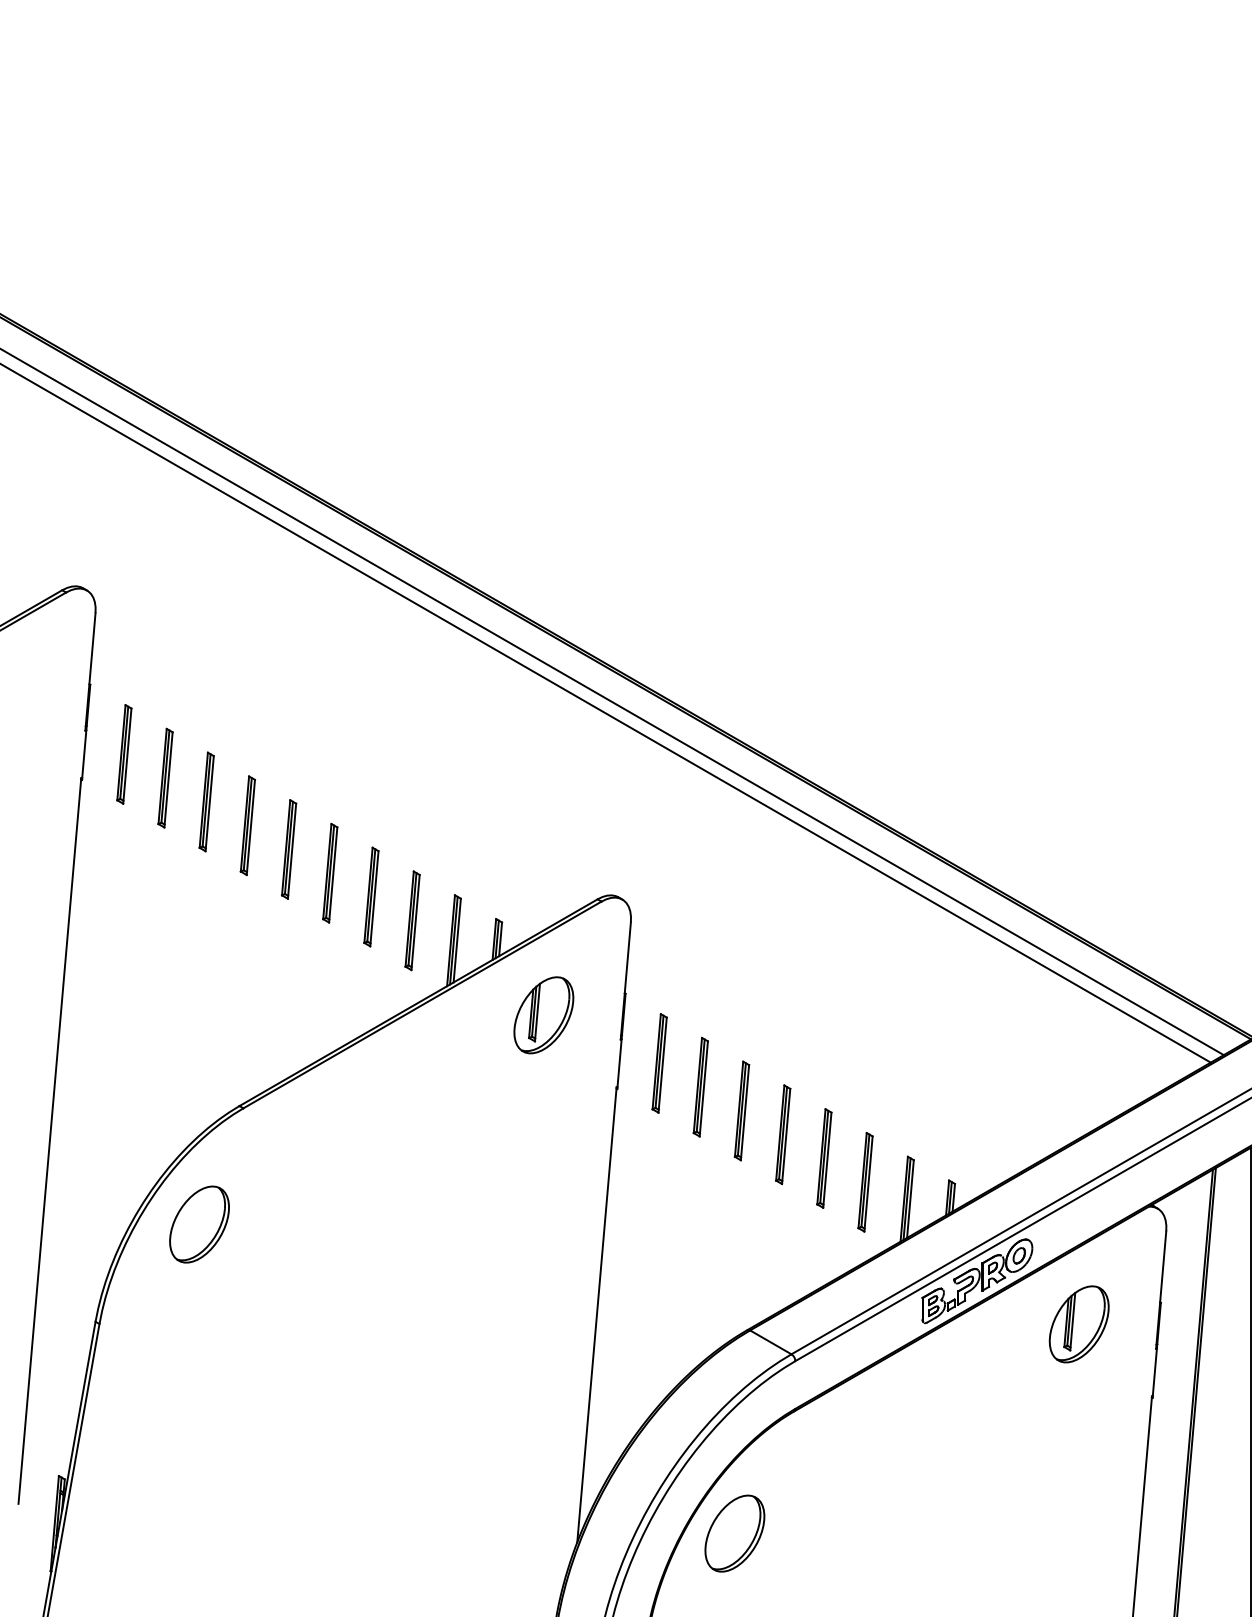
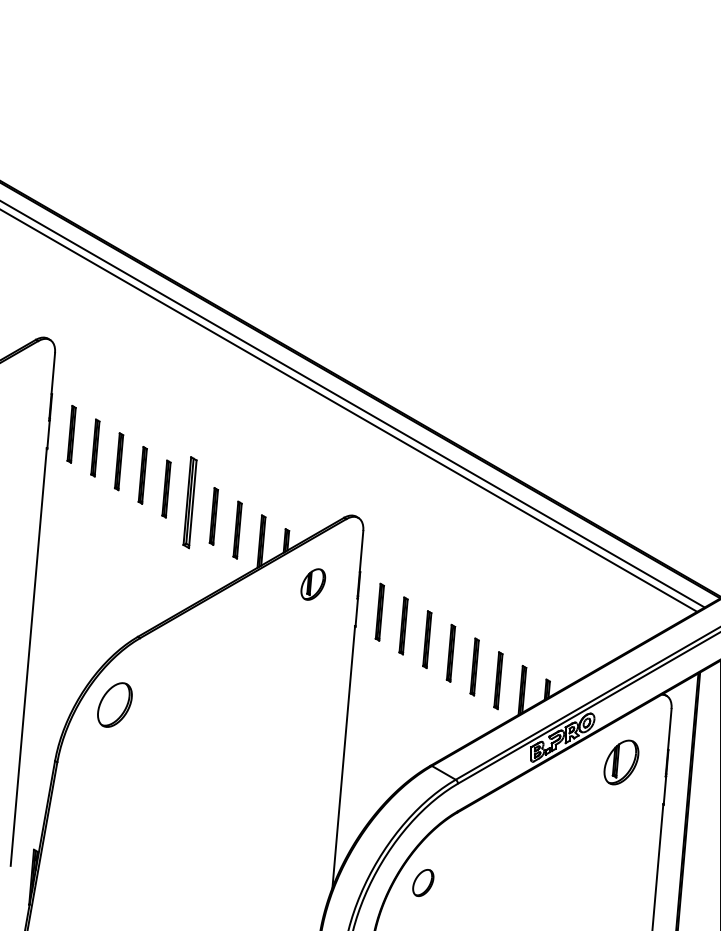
part: (330, 872) -> (190, 502), size x1.6
part: (544, 1015) -> (313, 584), size x0.7
part: (735, 1532) -> (423, 882), size x0.6

